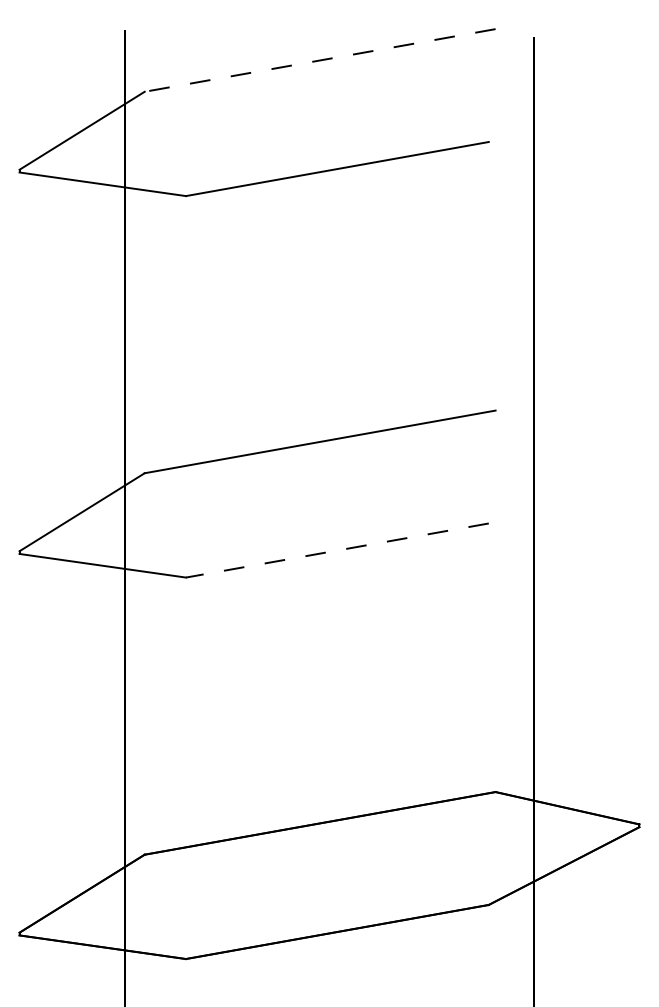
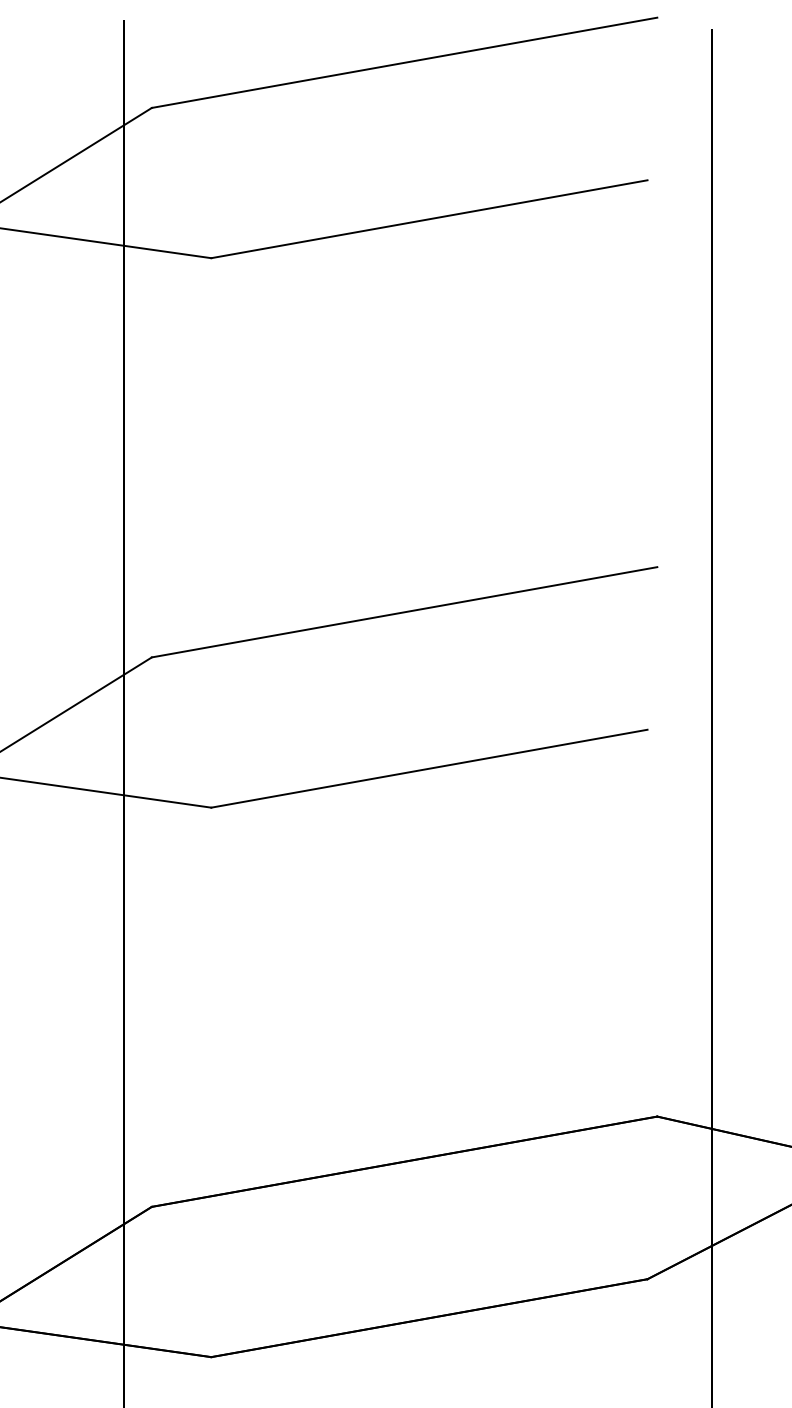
line: (319, 60) -> (403, 62), dashed -> solid
line: (337, 550) -> (429, 768), dashed -> solid

